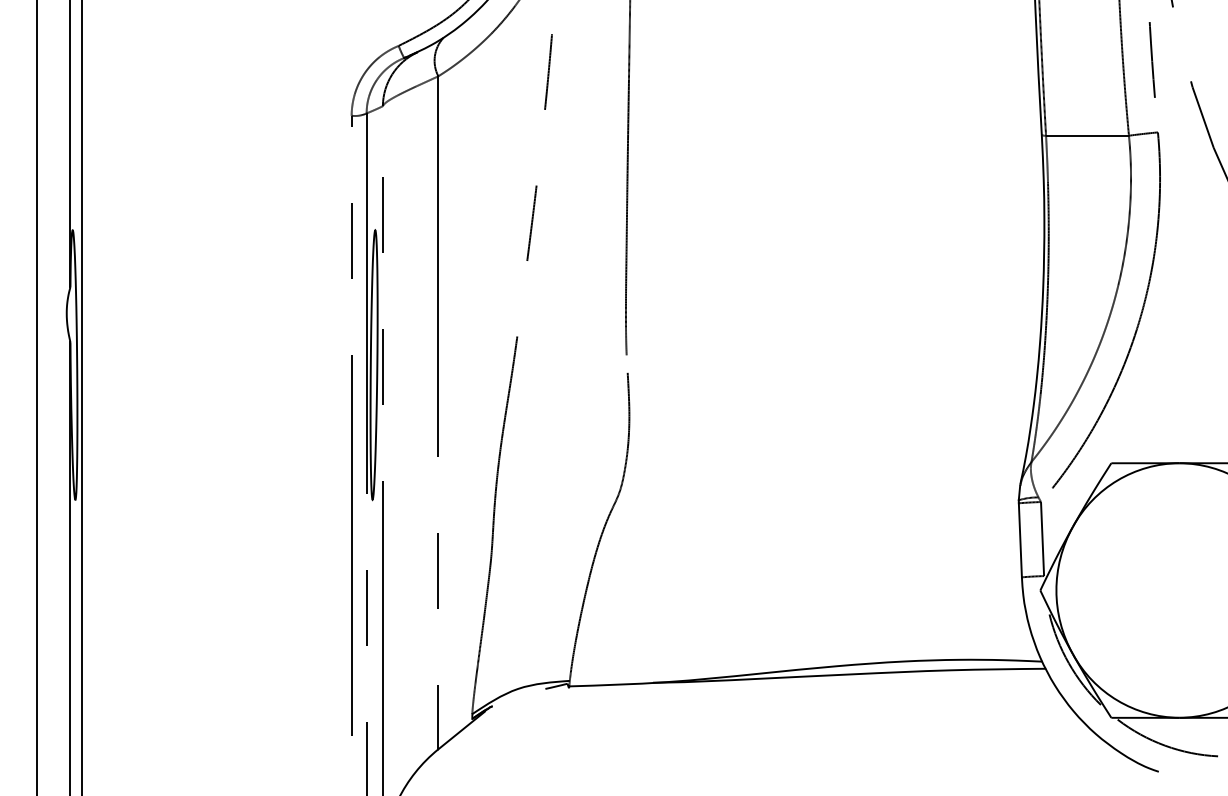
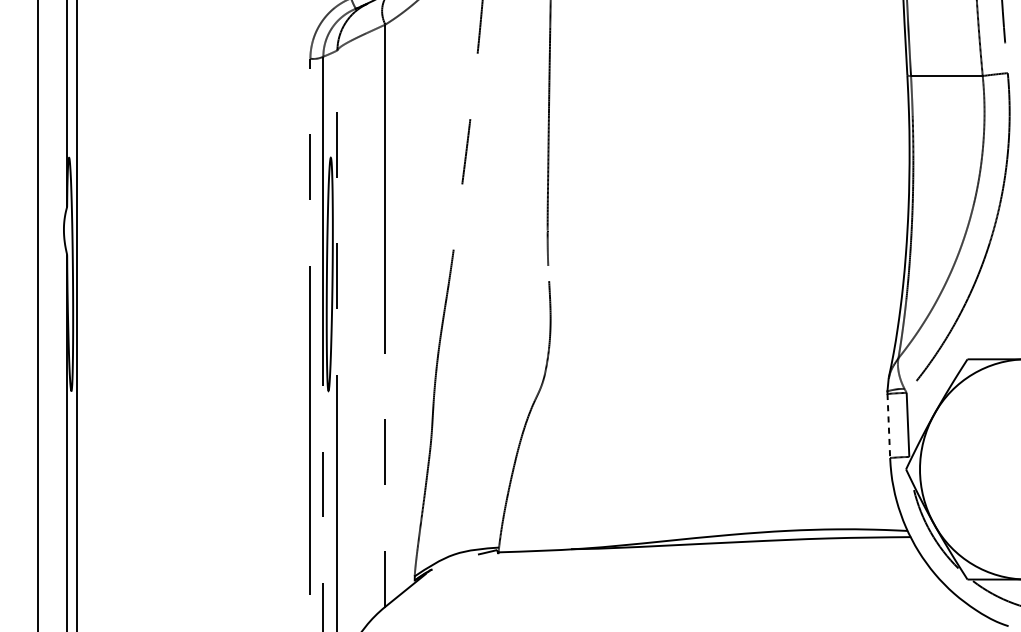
line: (1020, 540) -> (888, 426), solid -> dashed

